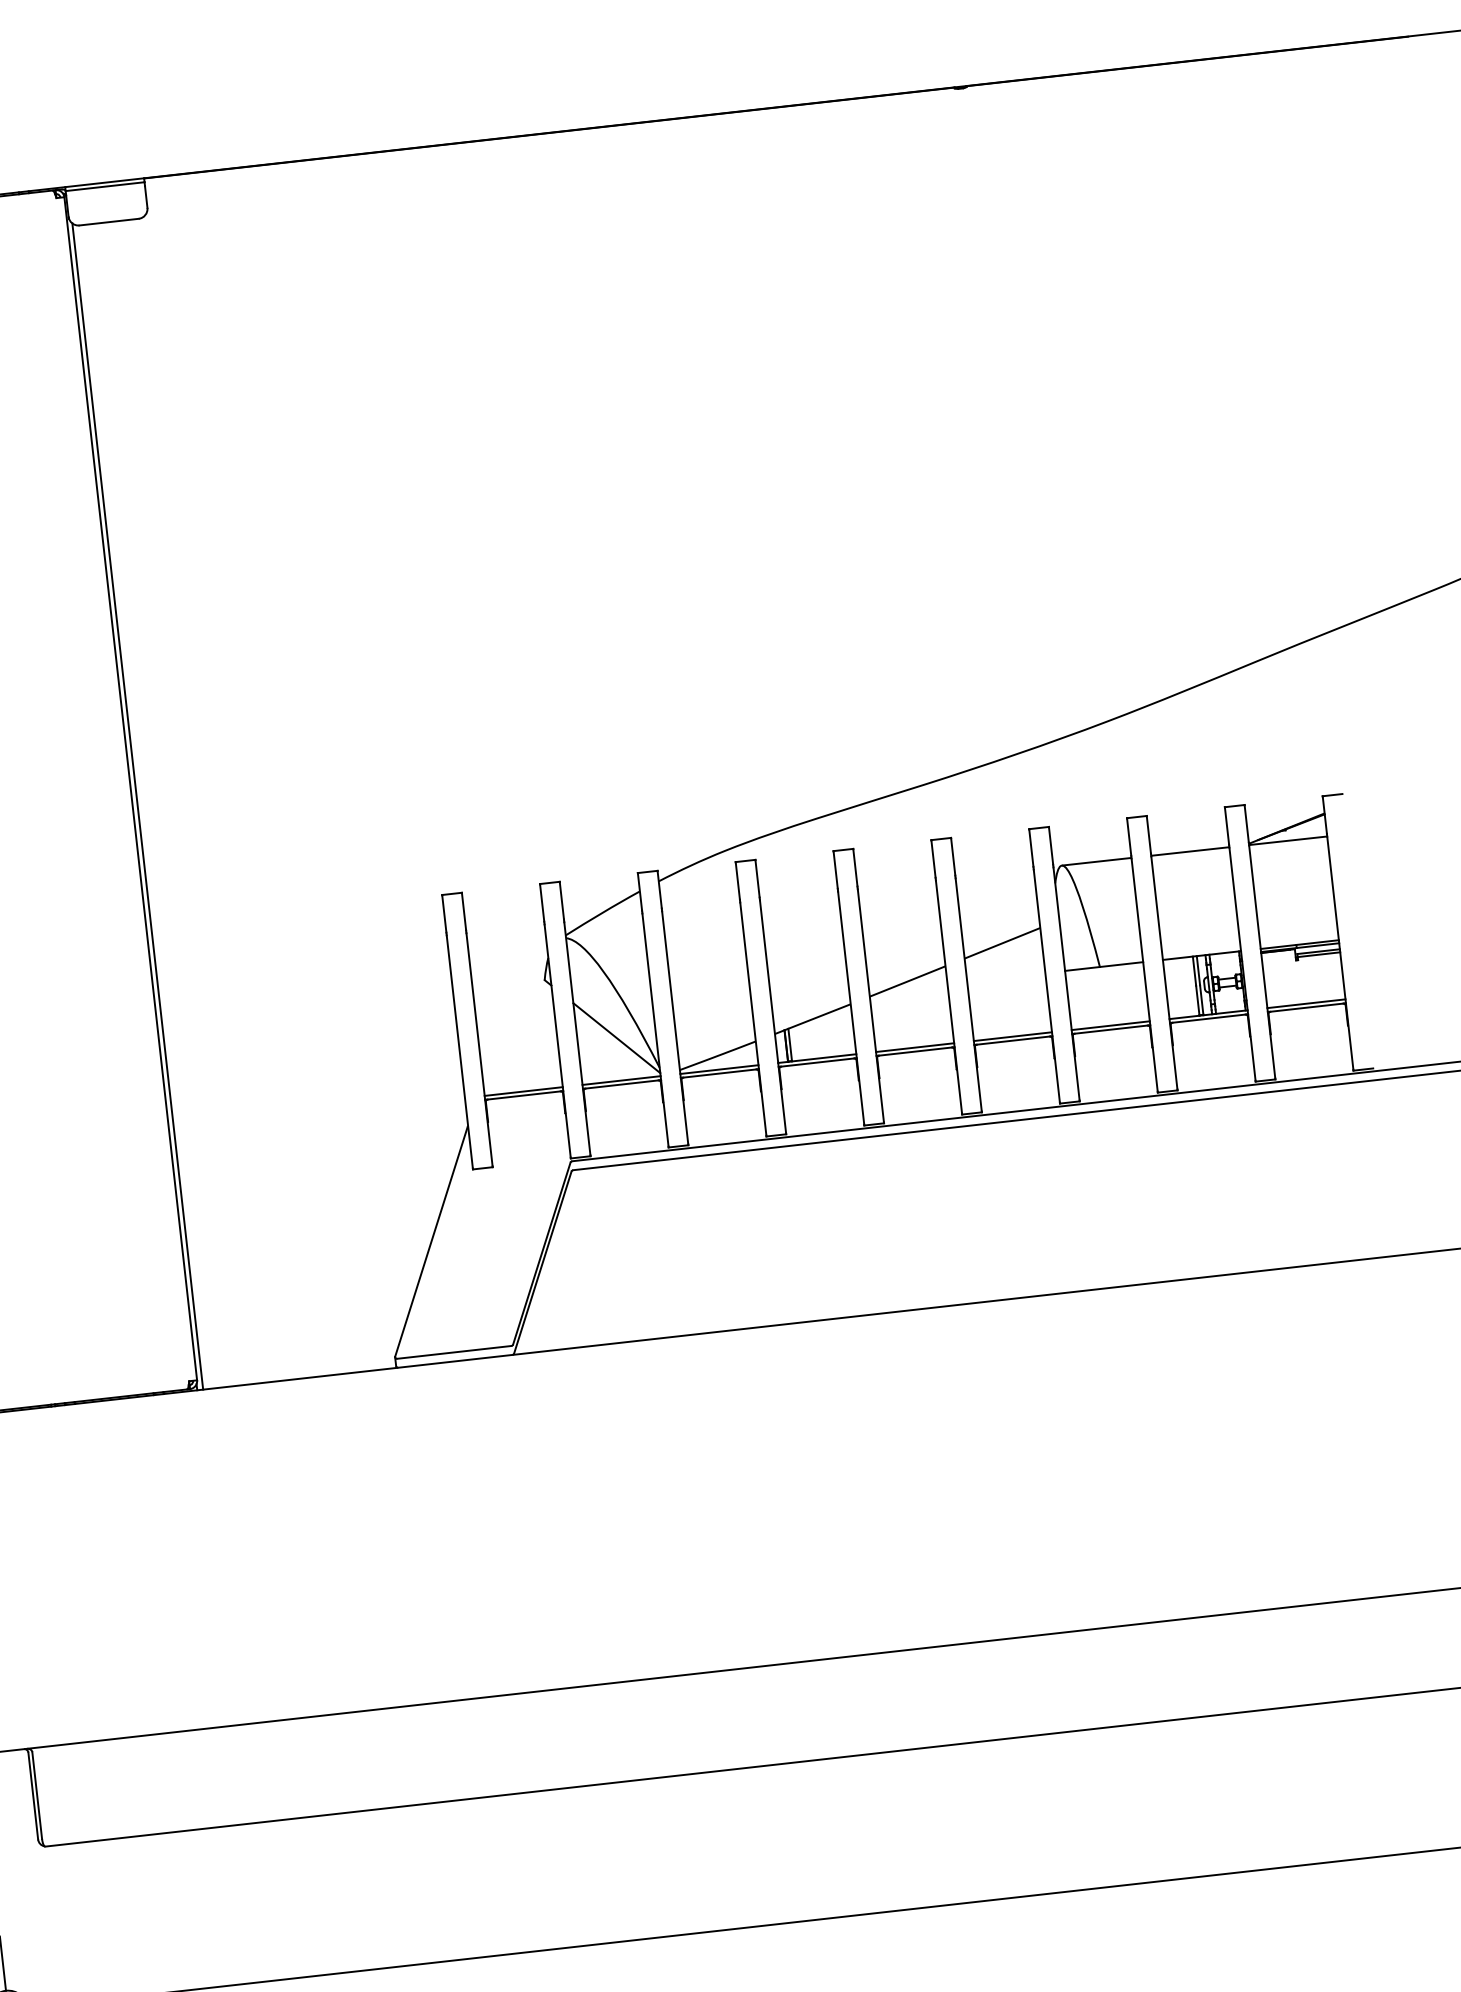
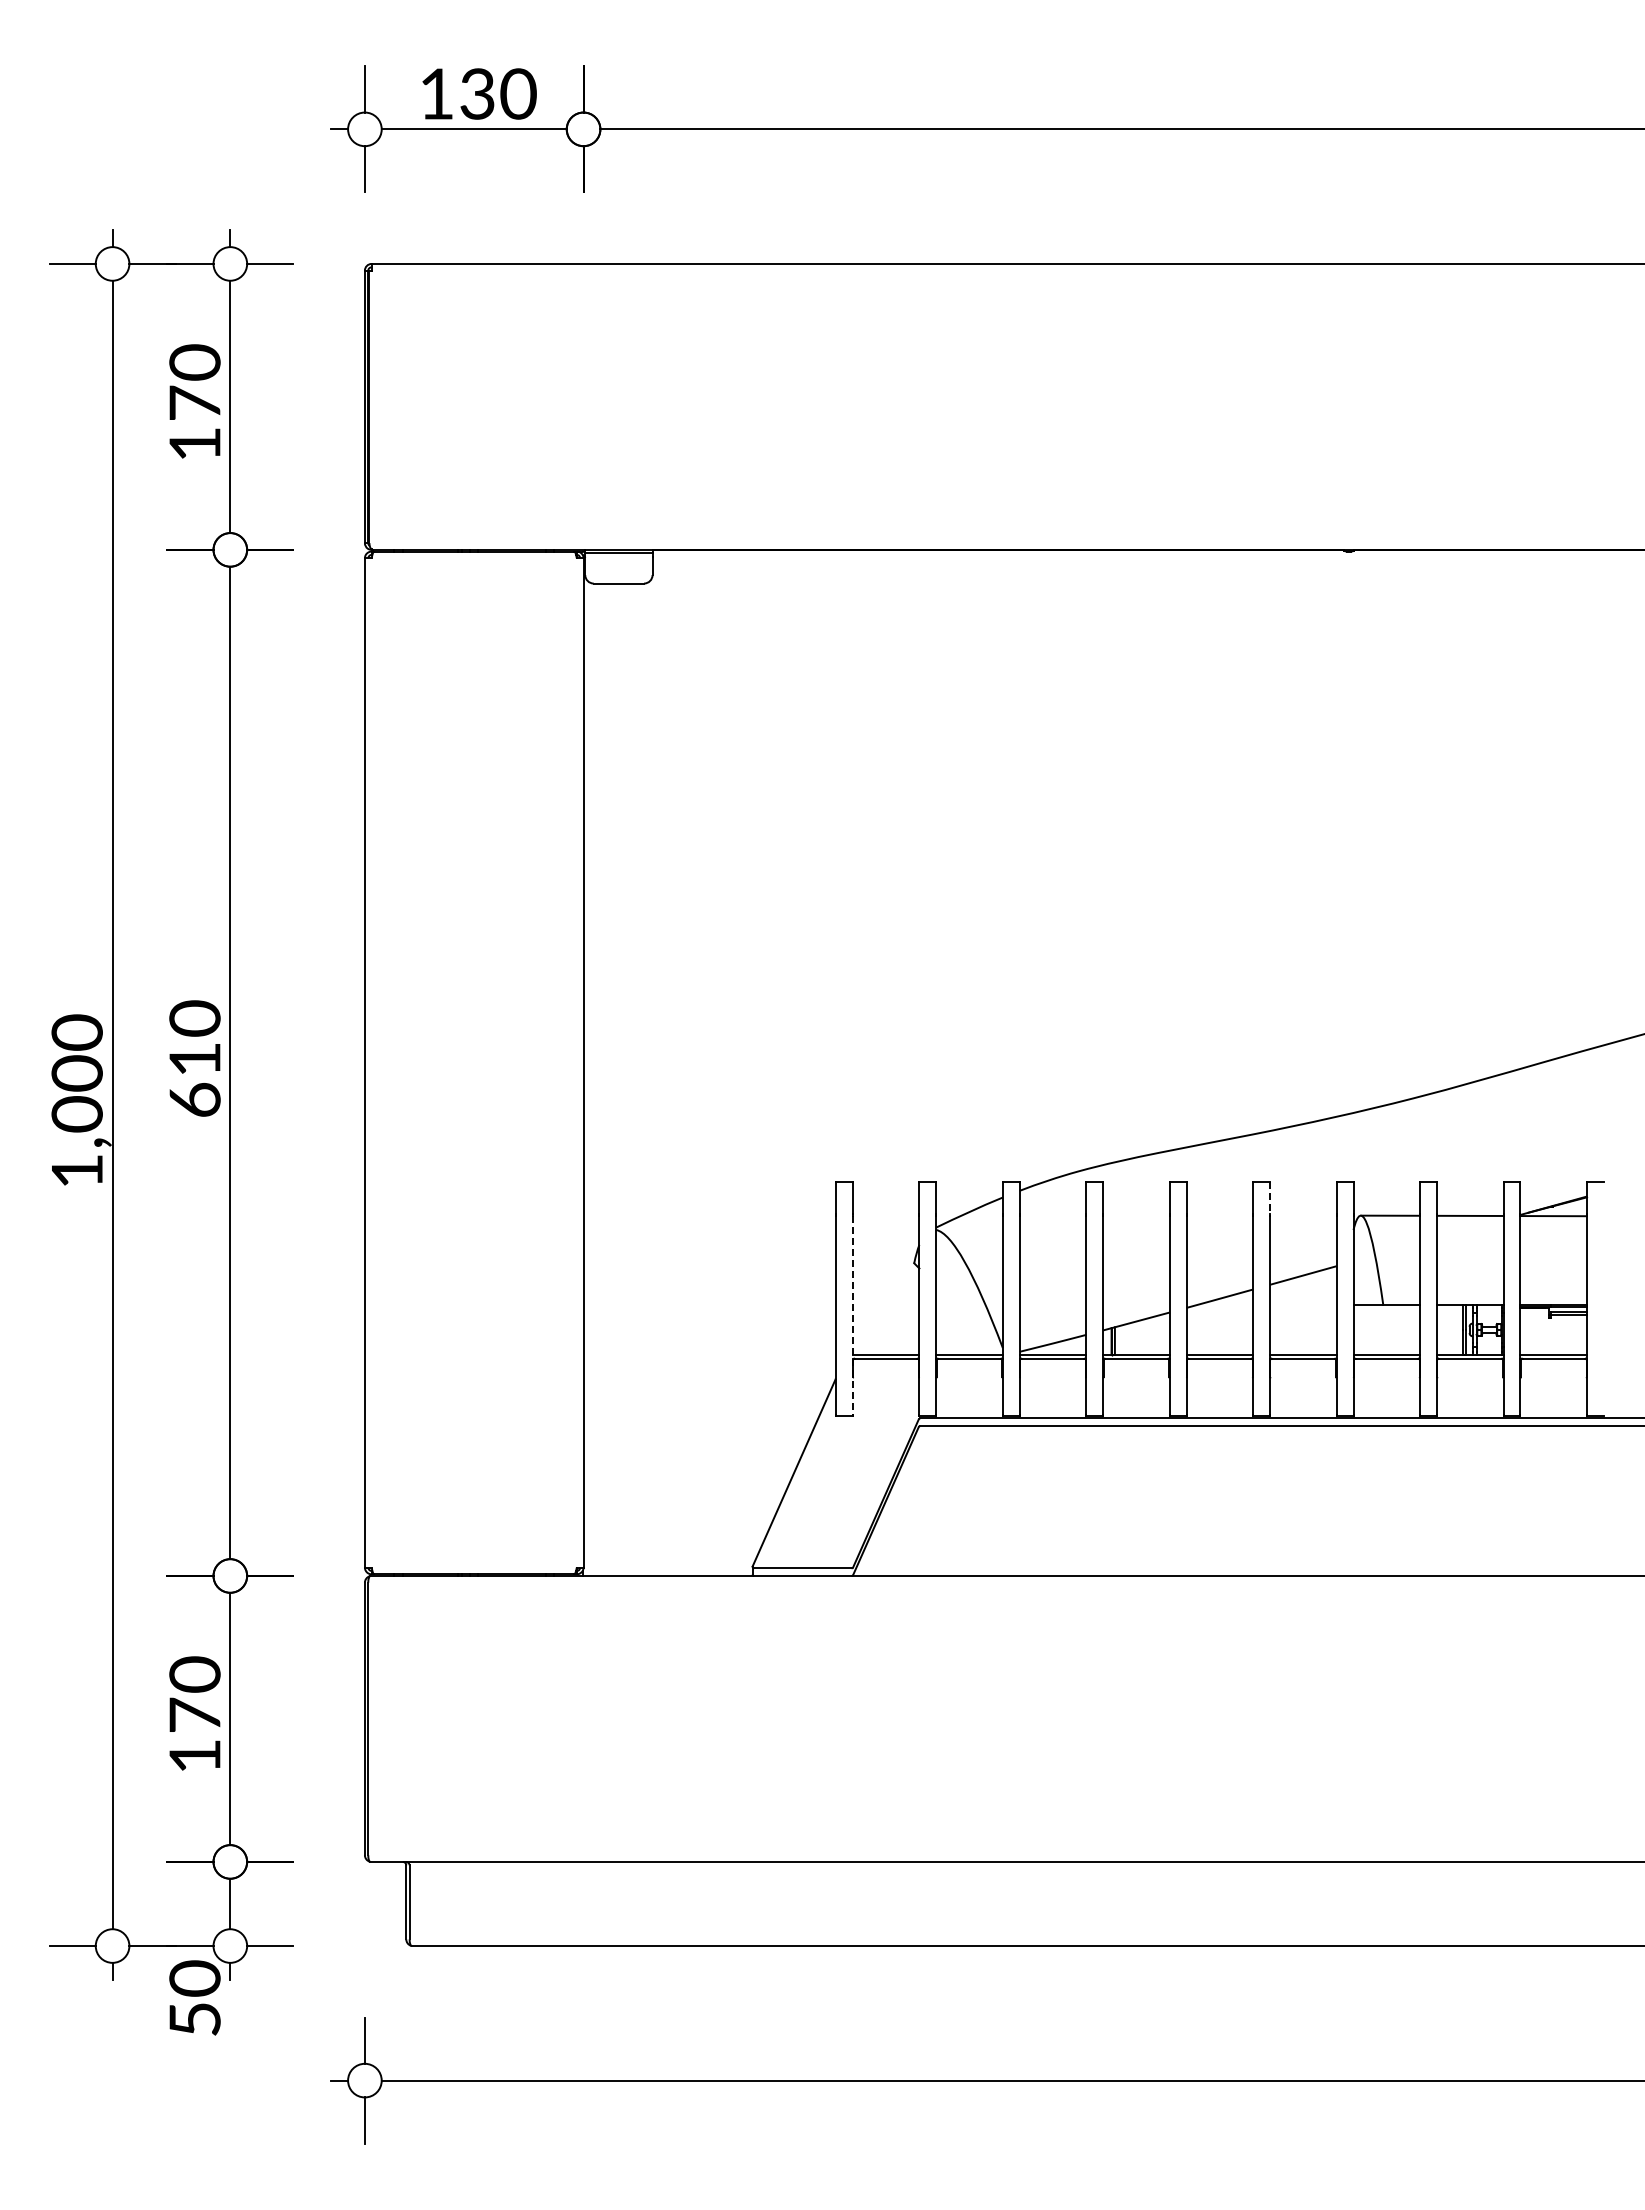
line: (137, 806) -> (587, 1078), removed
line: (953, 857) -> (1270, 1198), solid -> dashed
line: (616, 1037) -> (969, 1318), removed
line: (479, 1050) -> (852, 1316), solid -> dashed

